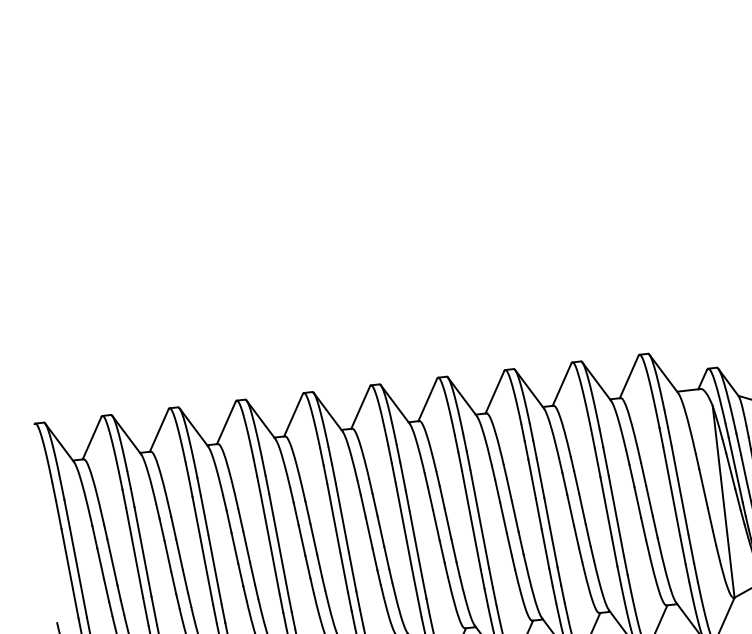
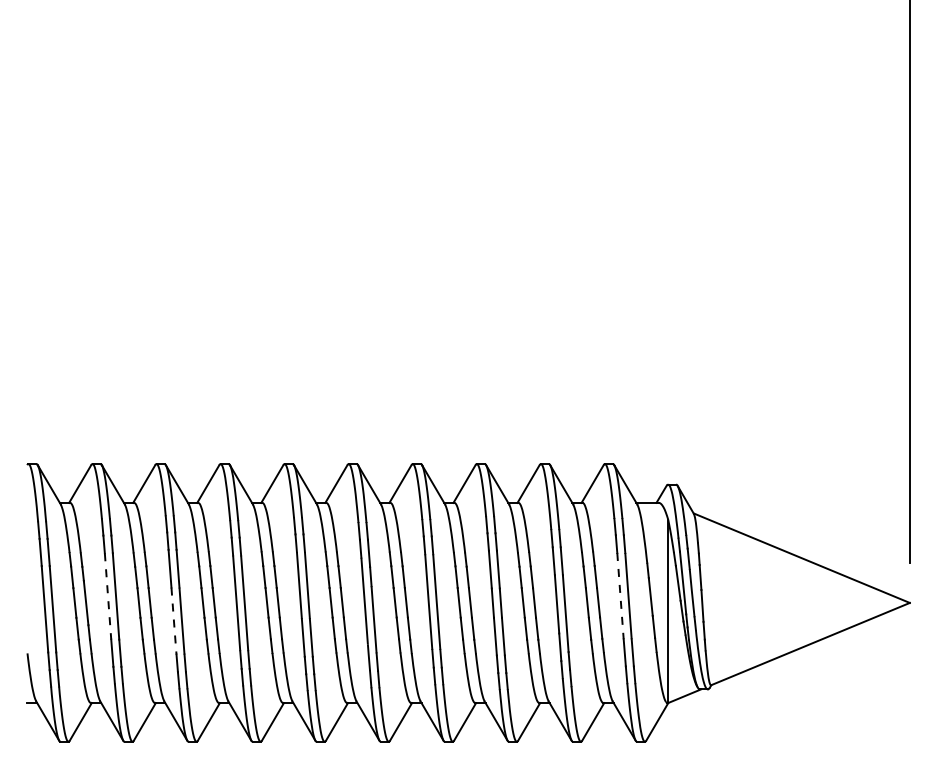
line: (671, 490) -> (620, 595), solid -> dashed
line: (135, 552) -> (108, 596), solid -> dashed
line: (205, 569) -> (173, 619), solid -> dashed

